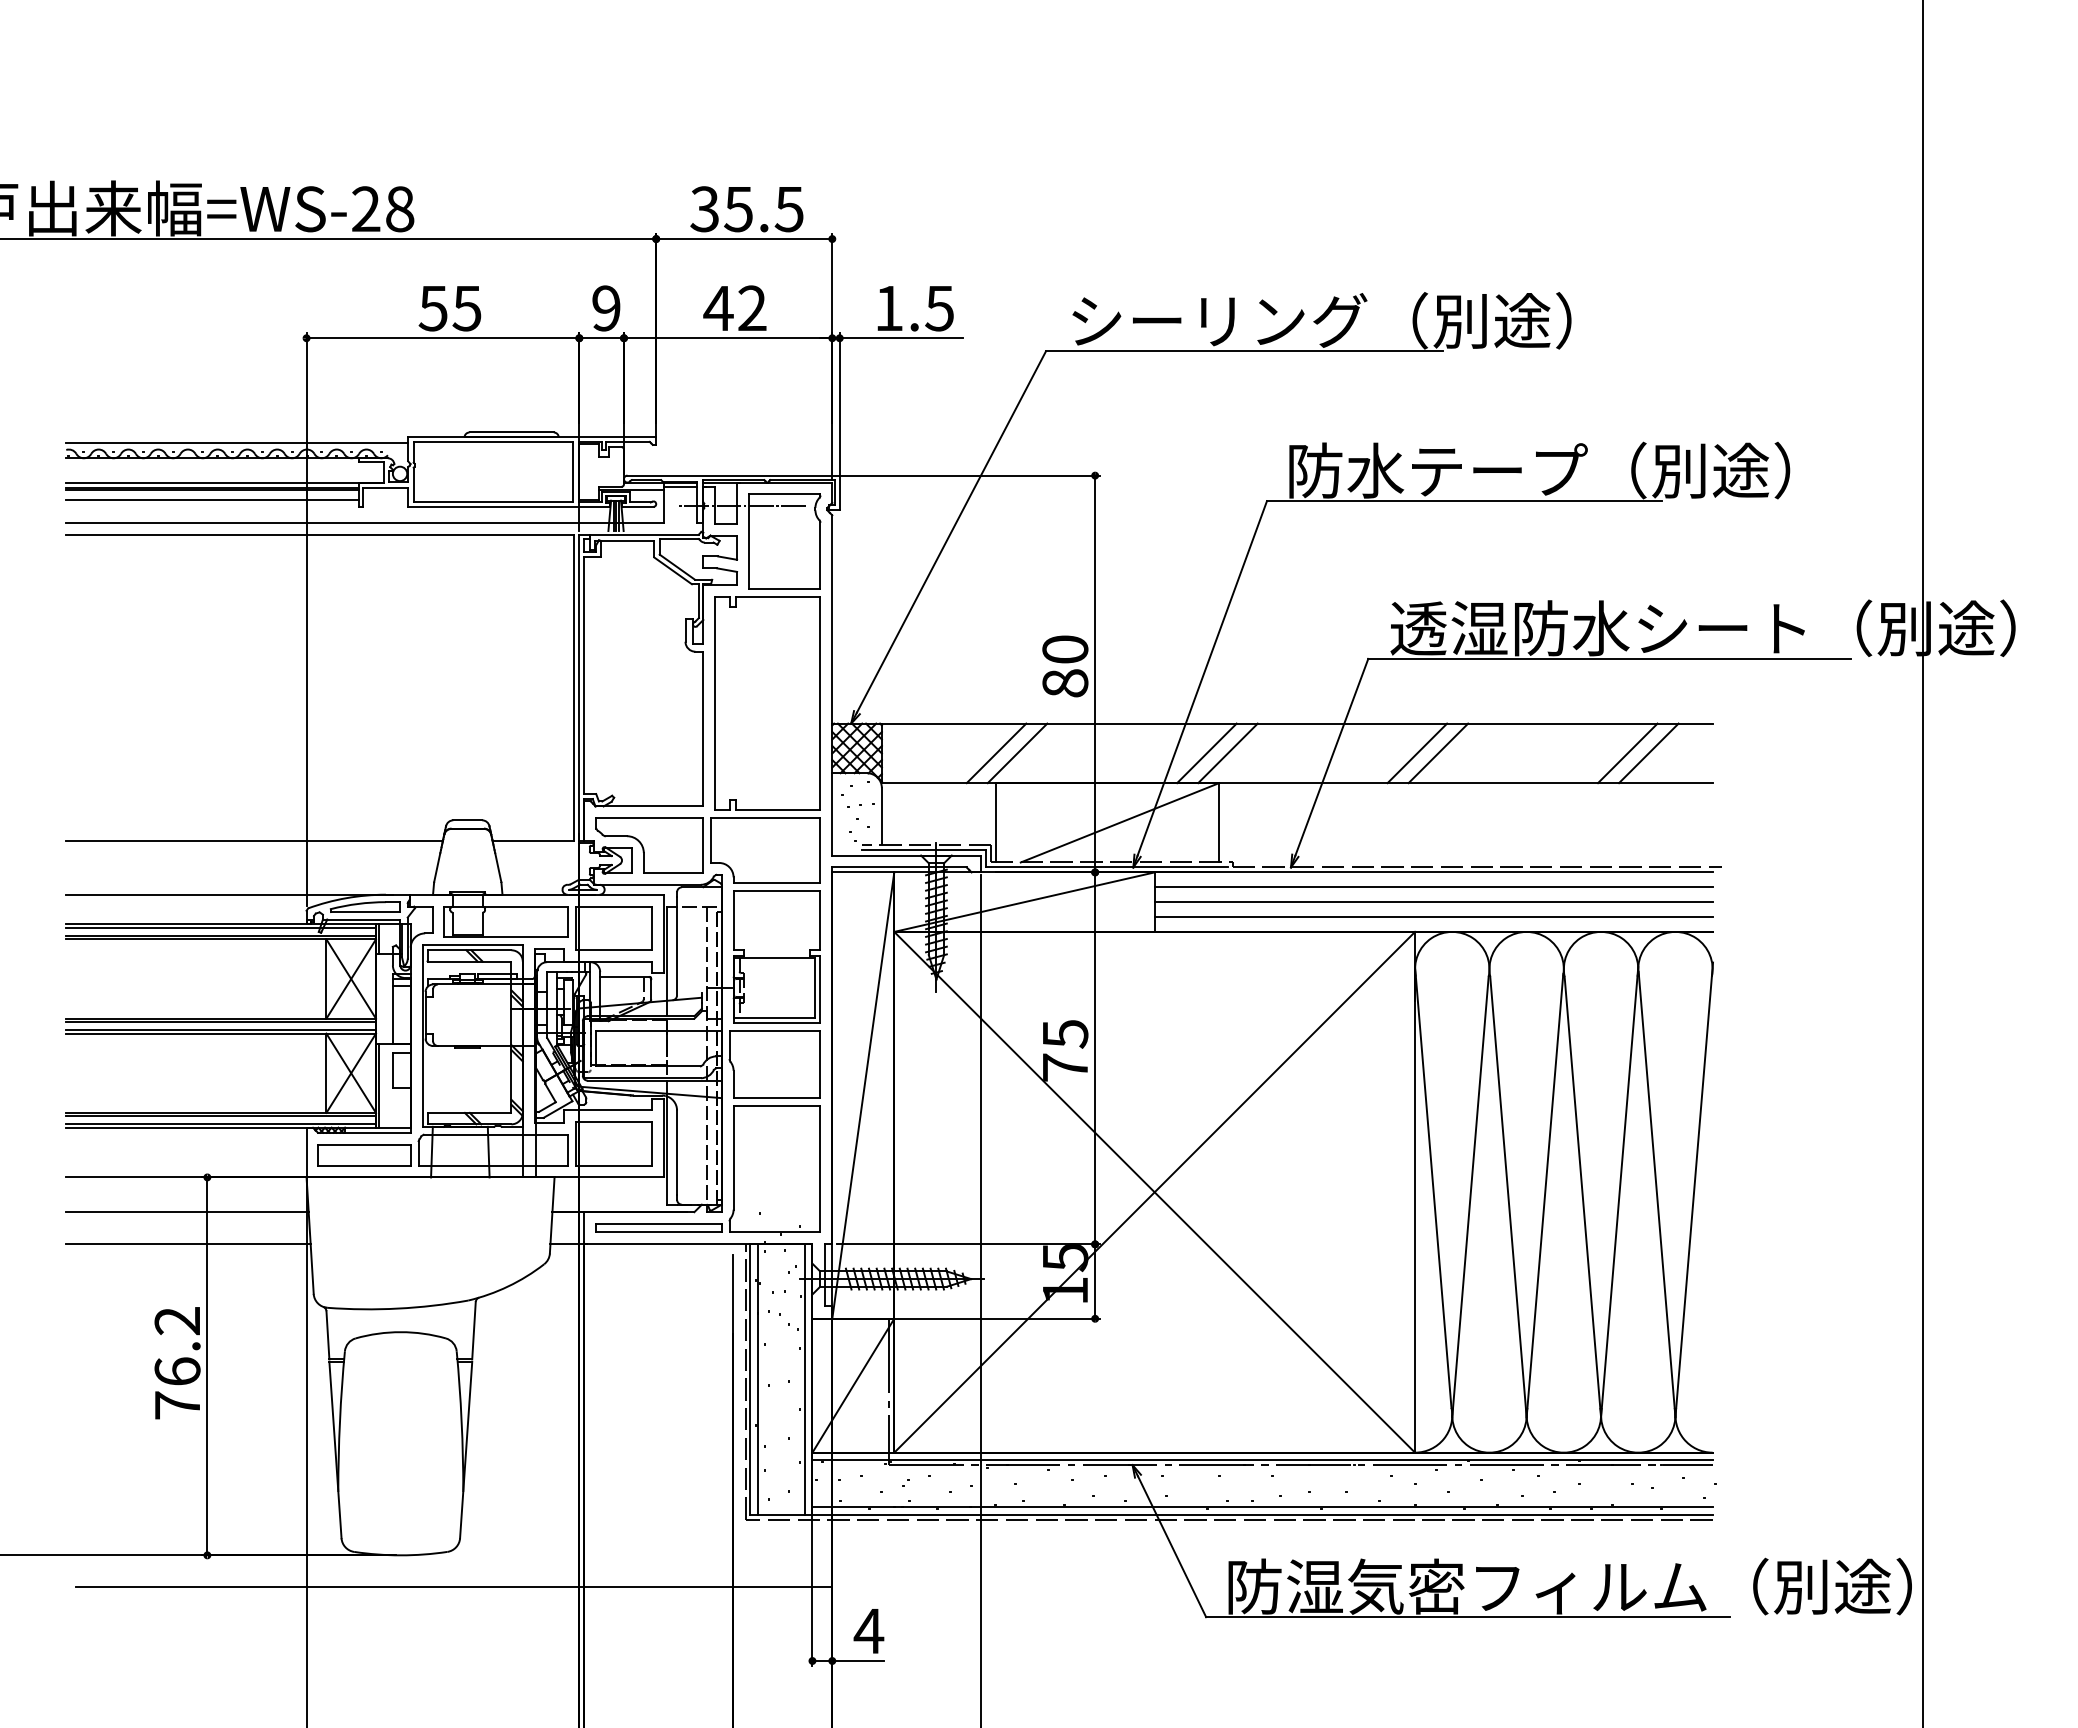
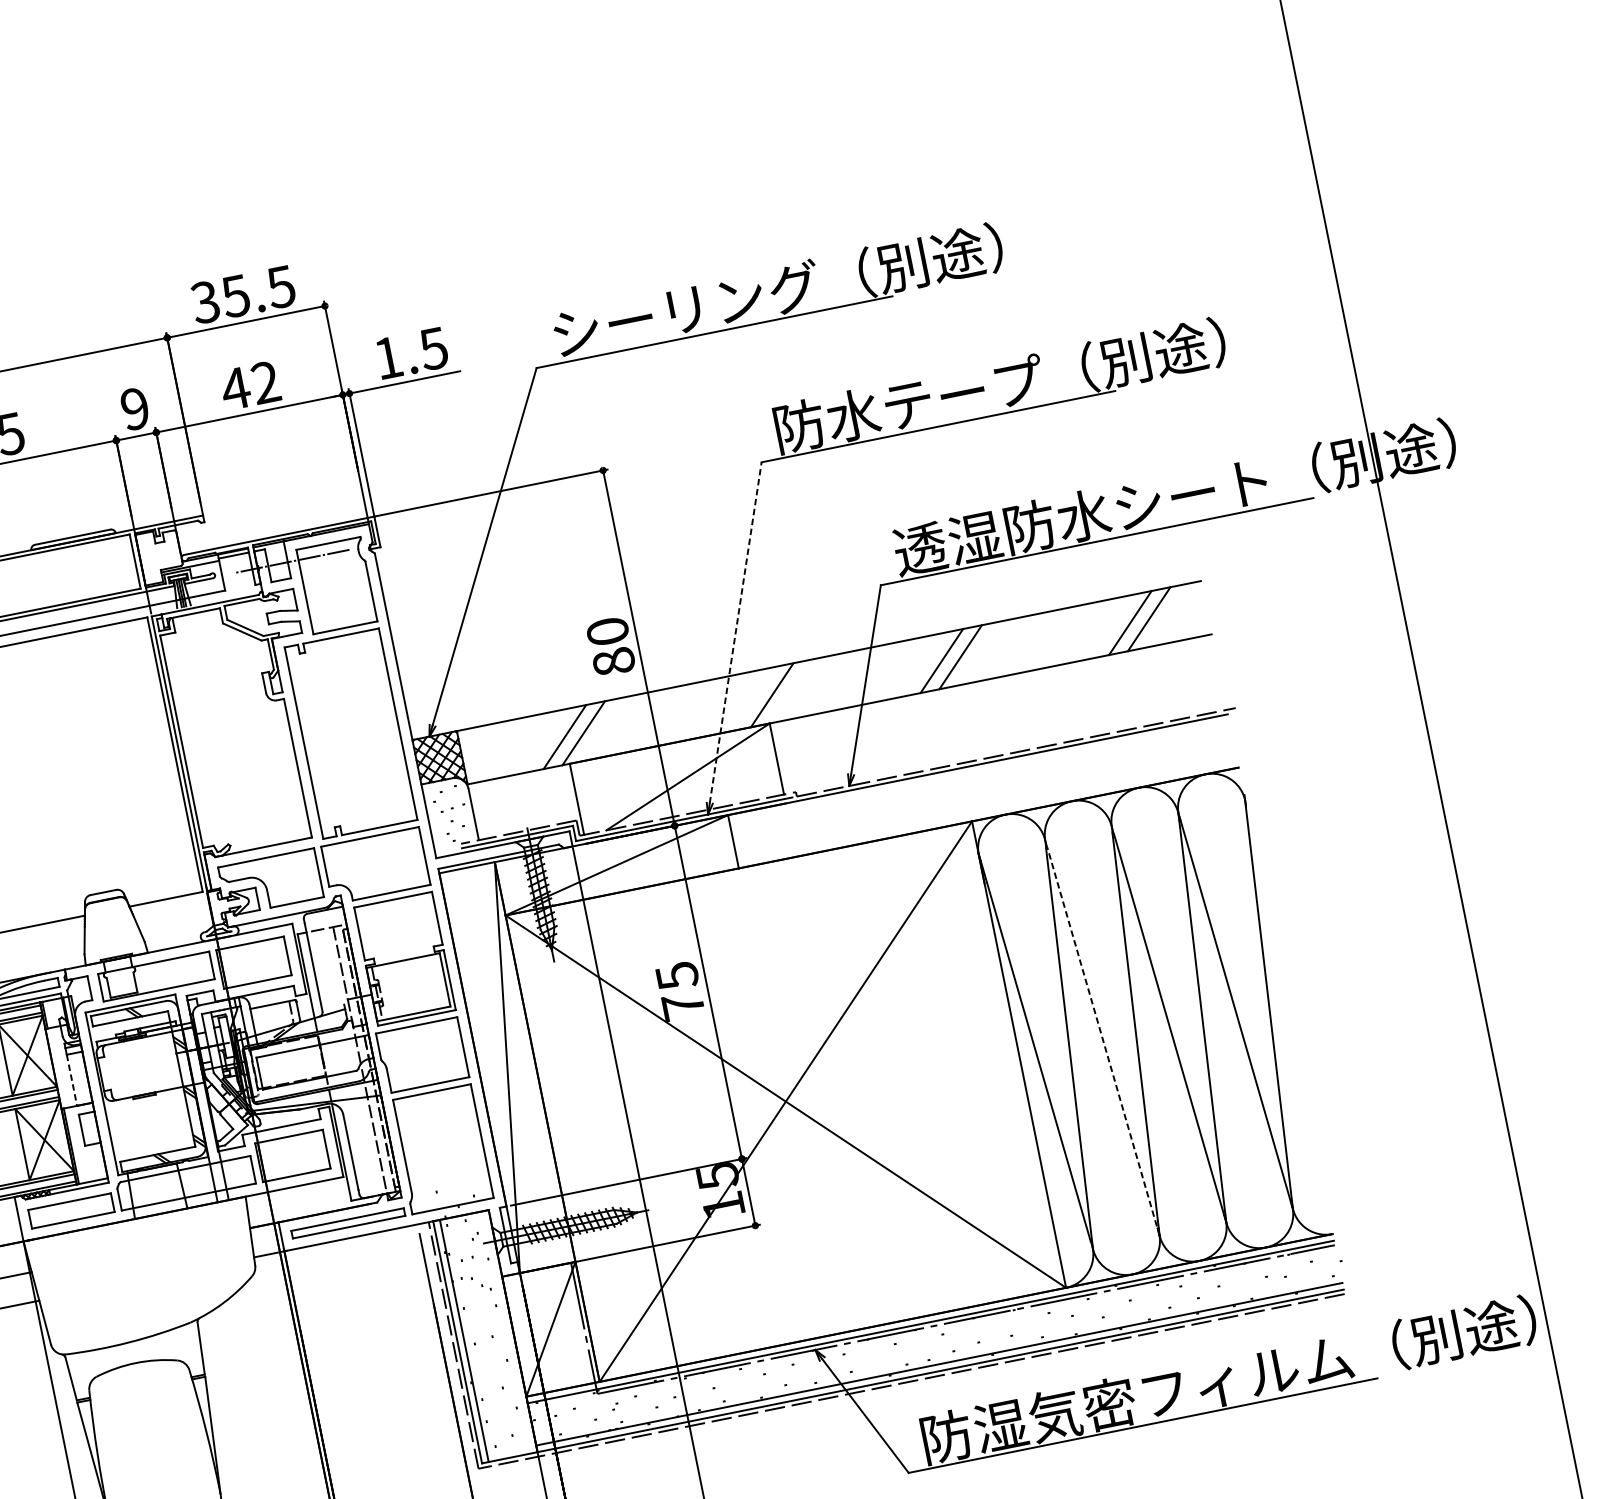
line: (1202, 678) -> (735, 632), solid -> dashed
line: (1206, 753) -> (753, 699), removed
line: (1433, 887) -> (980, 778), removed
line: (1433, 902) -> (983, 791), removed
line: (1433, 917) -> (985, 805), removed
line: (393, 1015) -> (72, 1080), solid -> dashed
line: (1508, 1196) -> (1103, 1041), solid -> dashed
line: (805, 1379) -> (506, 1332), removed

